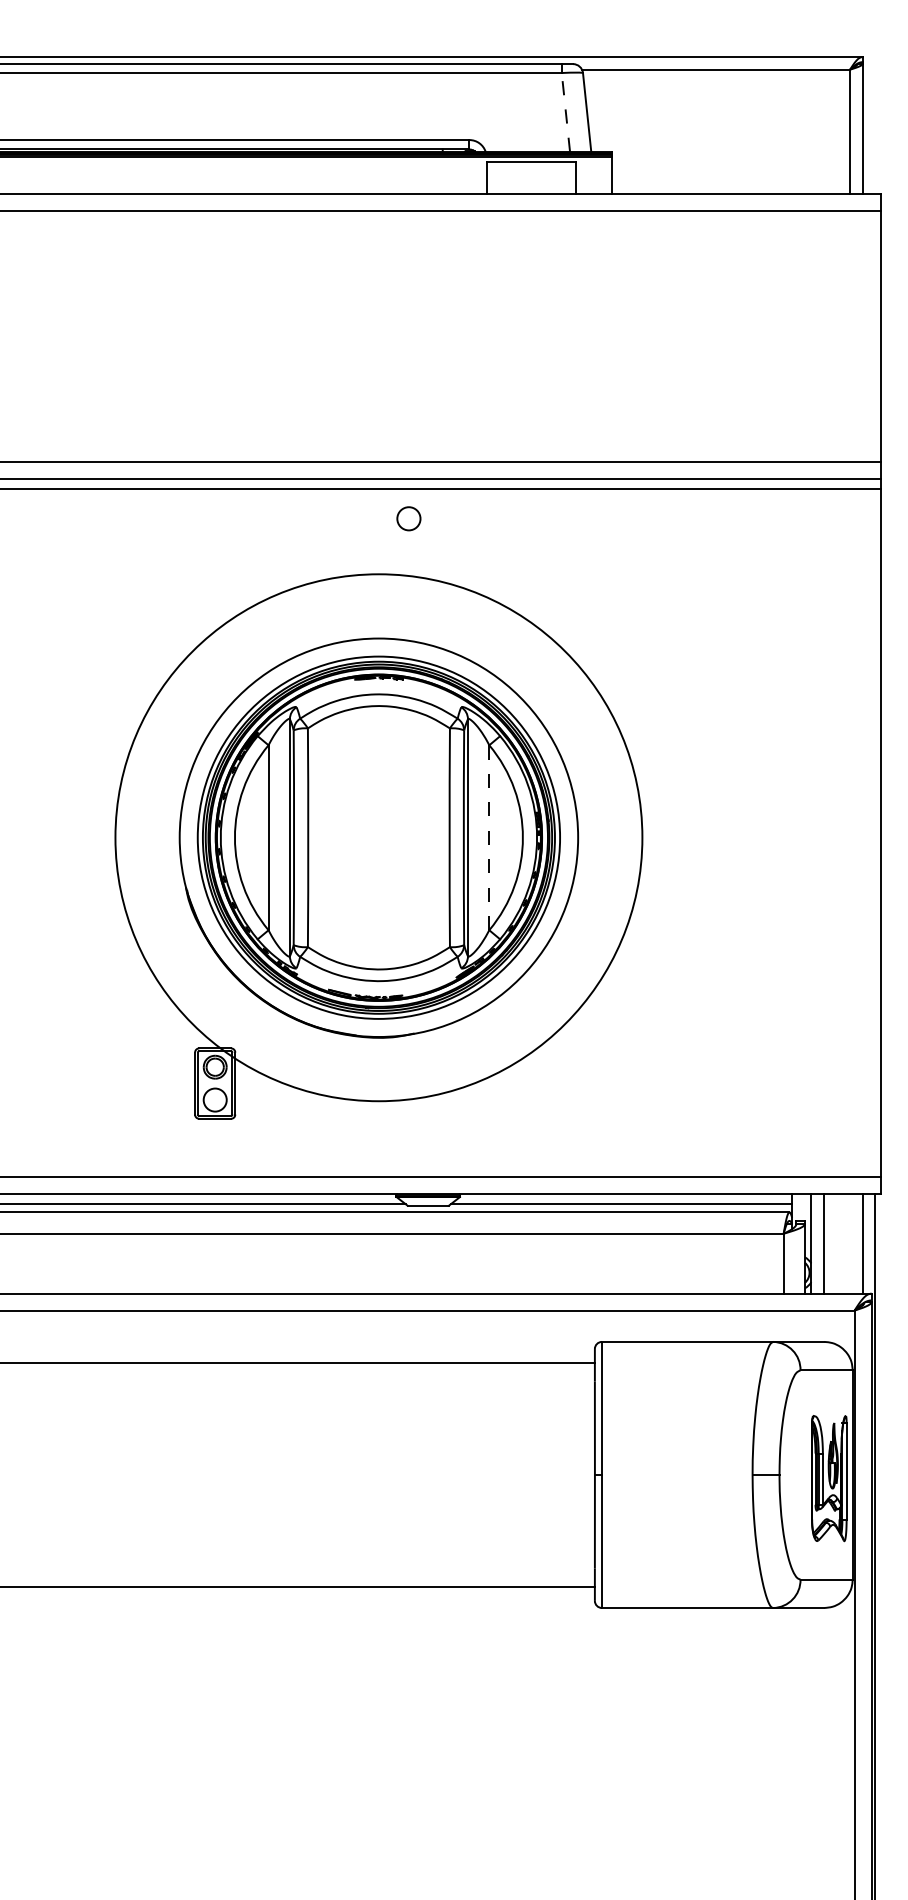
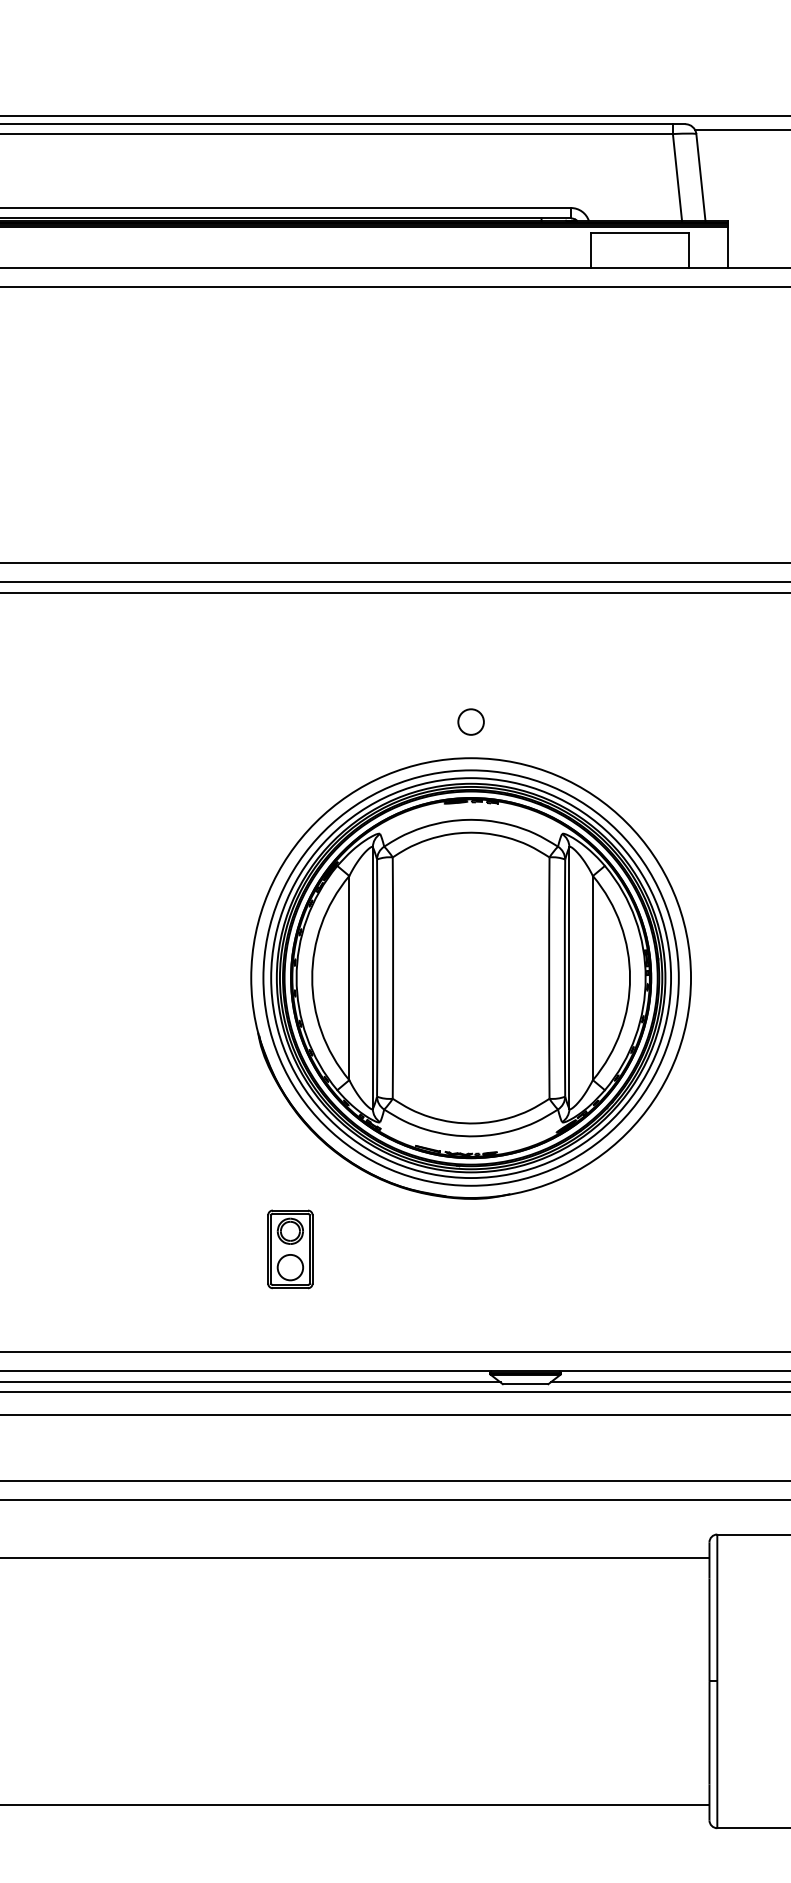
line: (565, 112) -> (677, 177), dashed -> solid
circle: (408, 518) -> (470, 721), moved
circle: (378, 837) -> (470, 977), size x0.71
line: (489, 838) -> (593, 978), dashed -> solid

